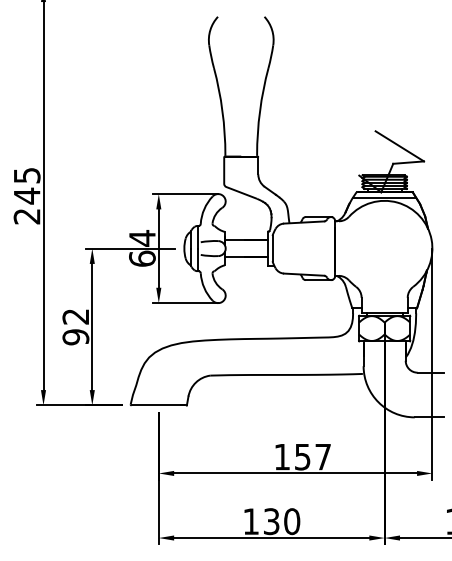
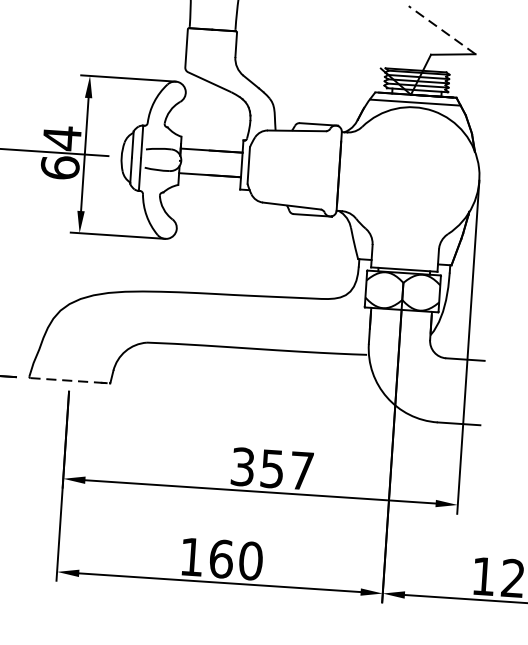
line: (399, 146) -> (441, 30), solid -> dashed
line: (159, 405) -> (70, 380), solid -> dashed
text: (281, 456) -> (241, 466), 157 -> 357
text: (271, 521) -> (221, 558), 130 -> 160

